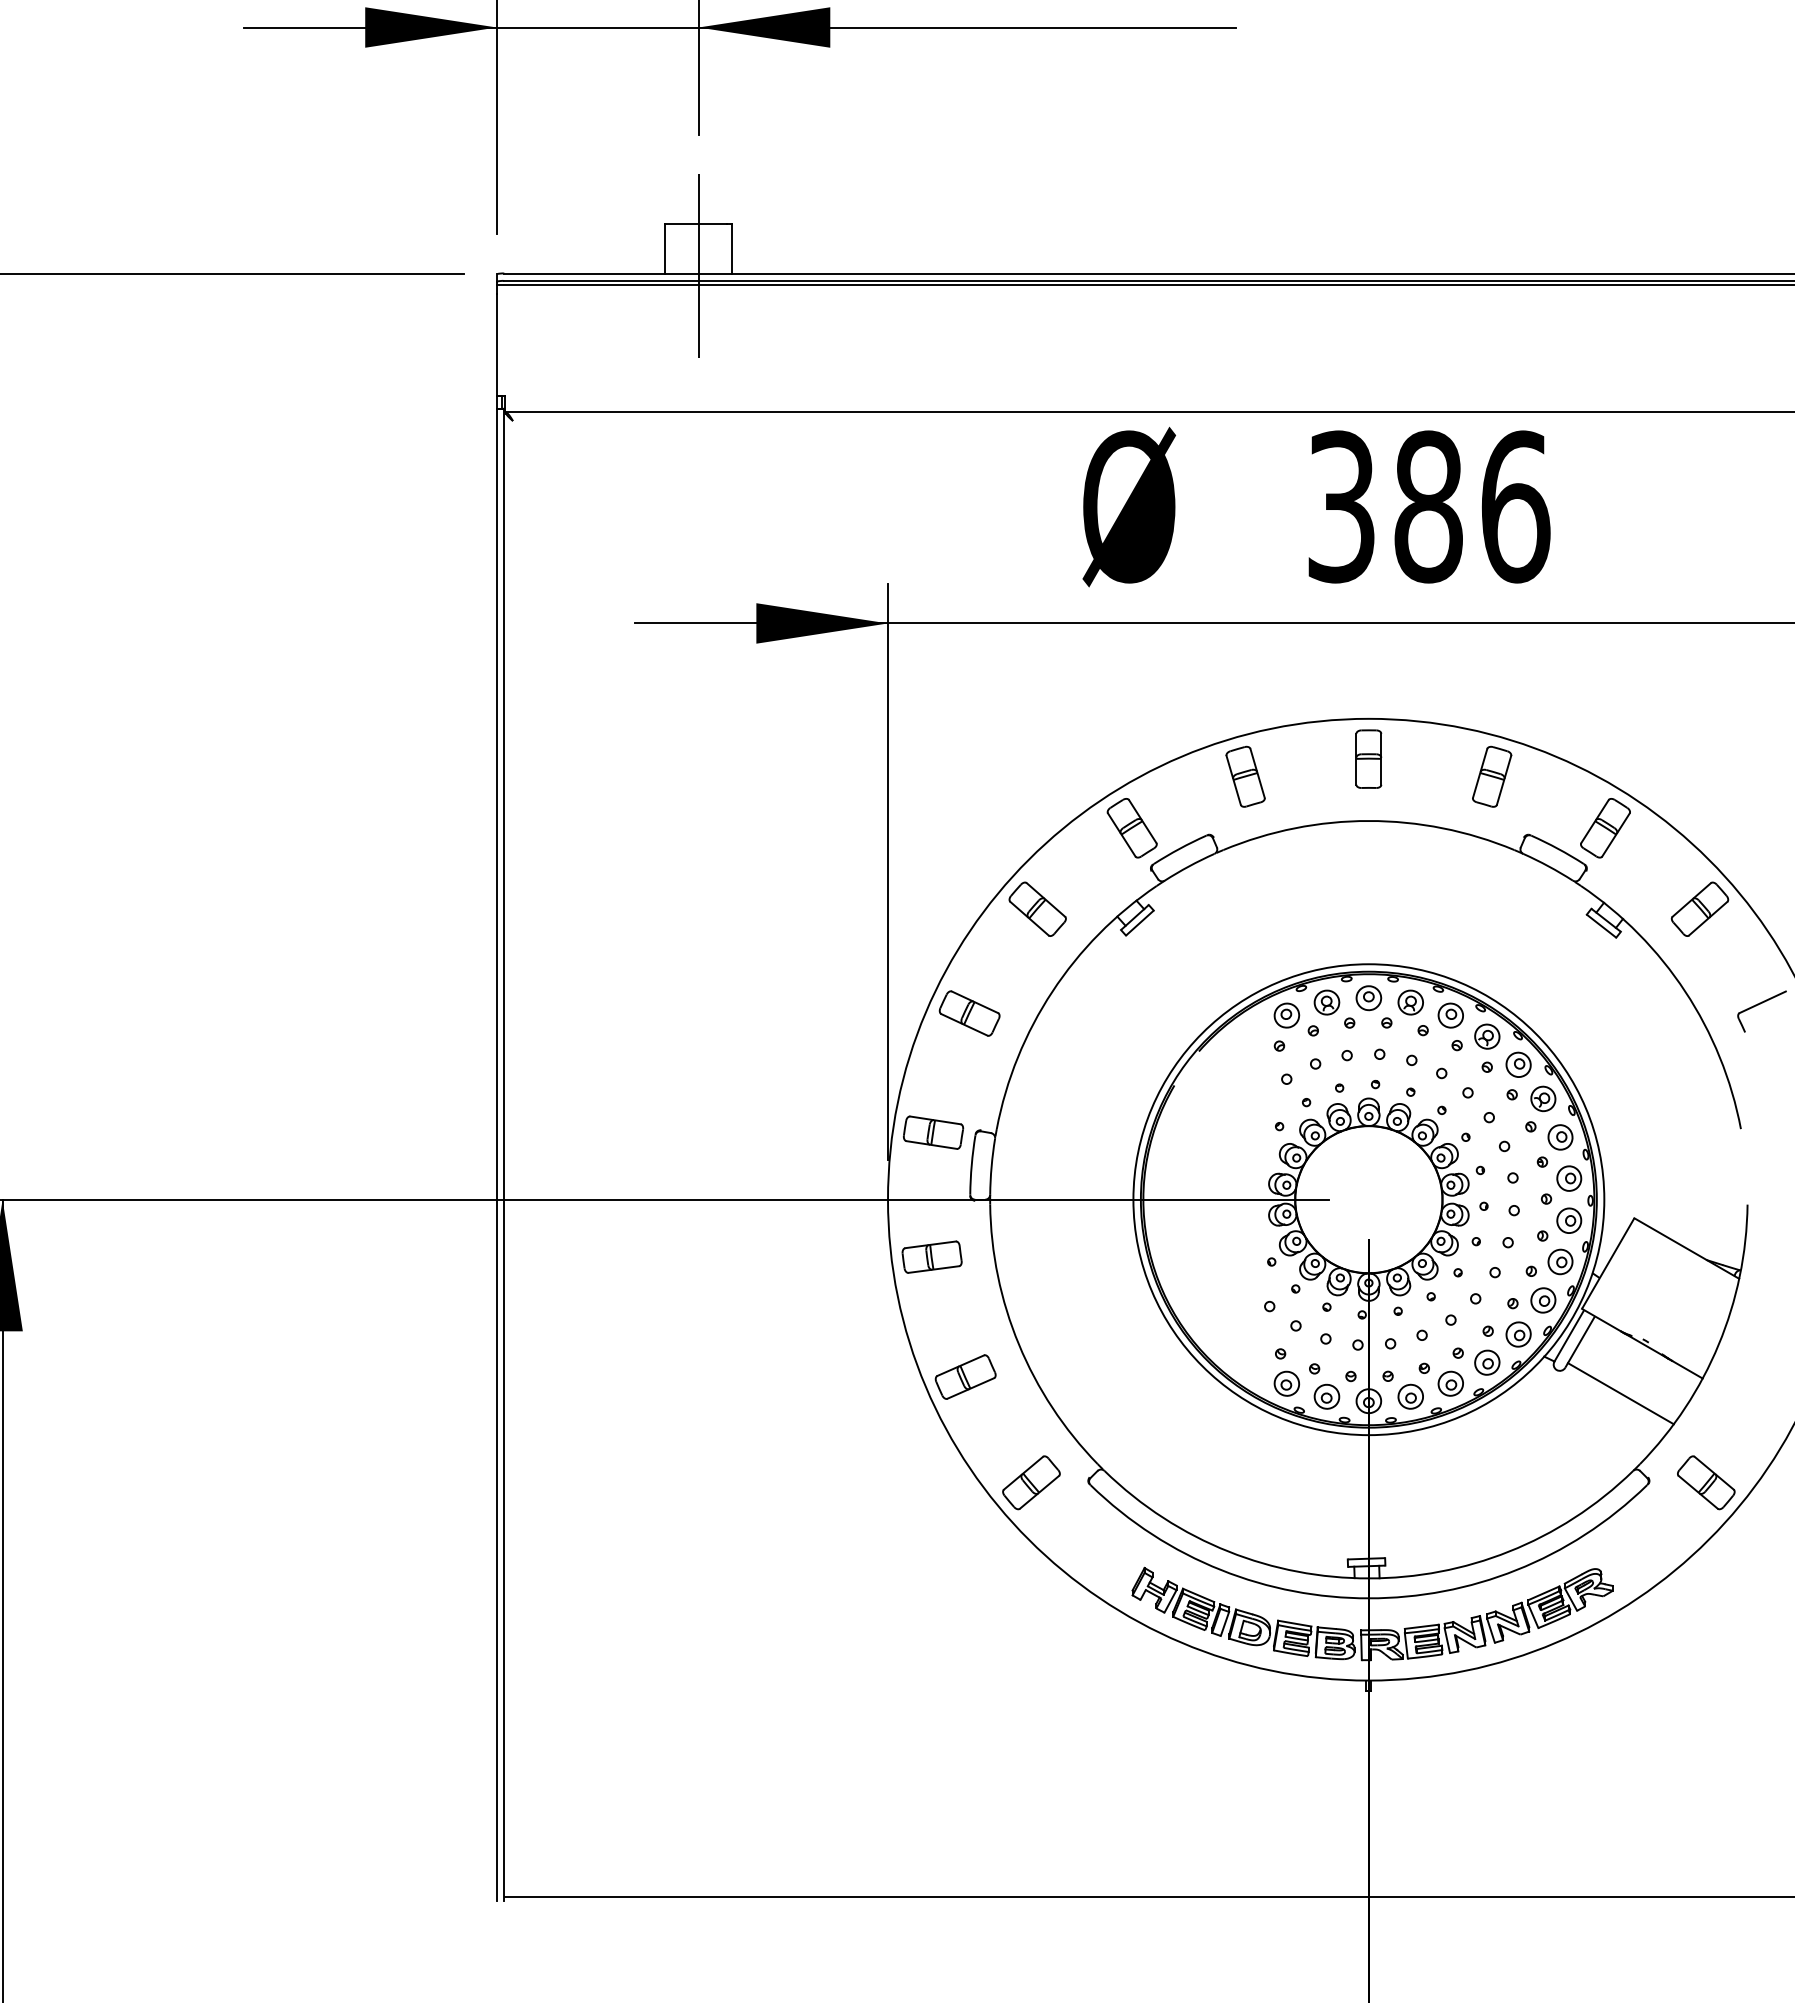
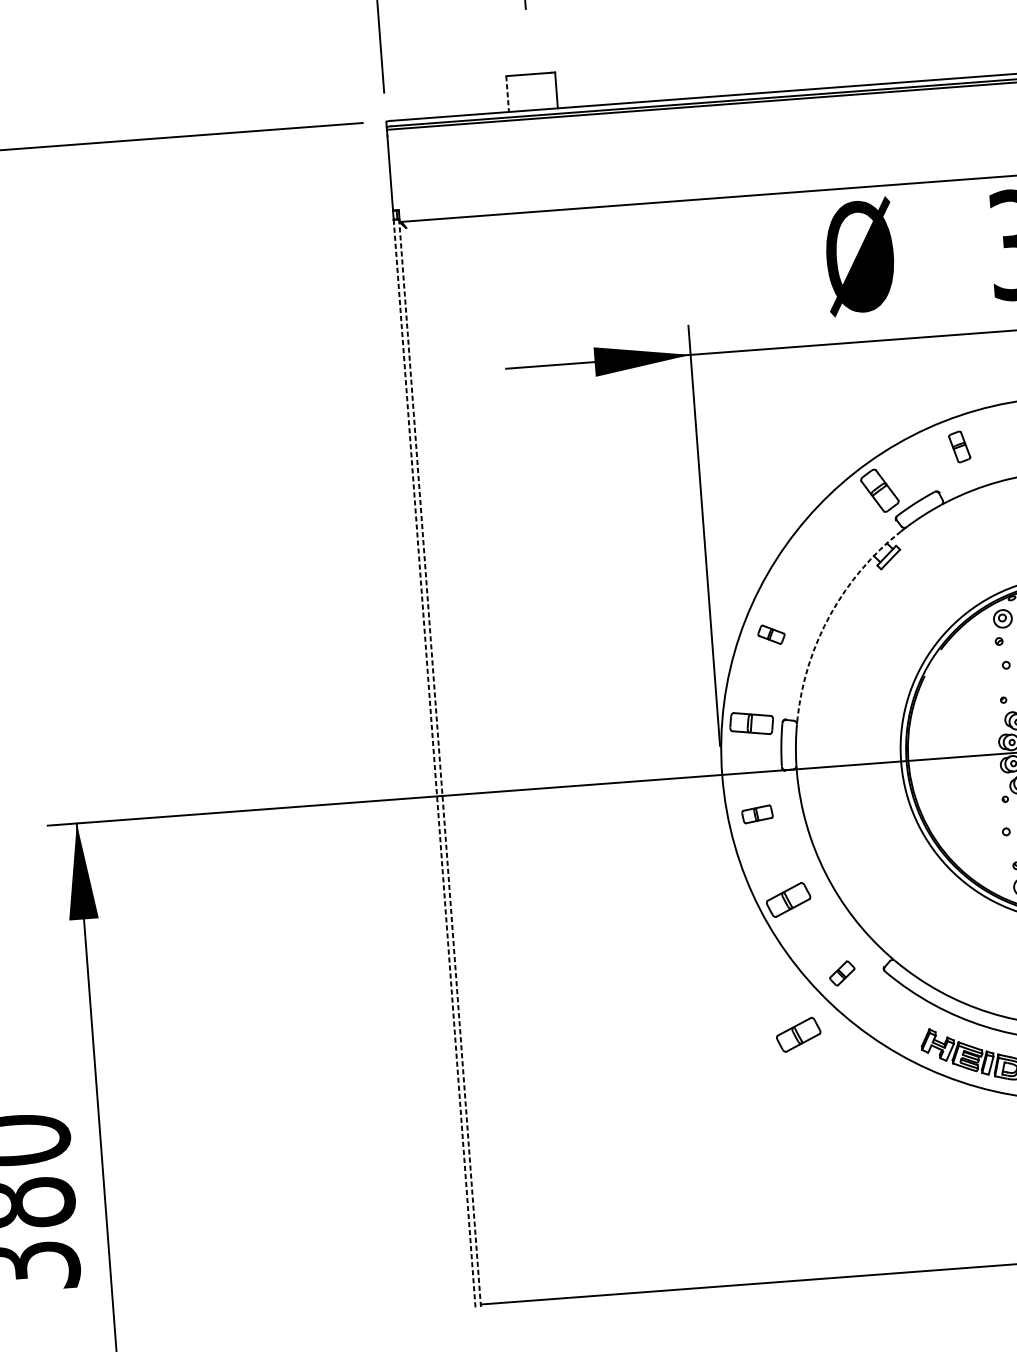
line: (665, 248) -> (507, 93), solid -> dashed
line: (698, 266) -> (532, 105), removed
part: (1245, 776) -> (959, 446), size x0.7
part: (1037, 908) -> (815, 554), removed
arc: (1052, 991) -> (830, 614), solid -> dashed
part: (969, 1013) -> (771, 634), size x0.6
line: (496, 1155) -> (434, 764), solid -> dashed
line: (504, 1155) -> (440, 763), solid -> dashed
part: (931, 1256) -> (757, 813), size x0.7
part: (1031, 1482) -> (842, 973), size x0.6
part: (965, 1561) -> (798, 1034), added

